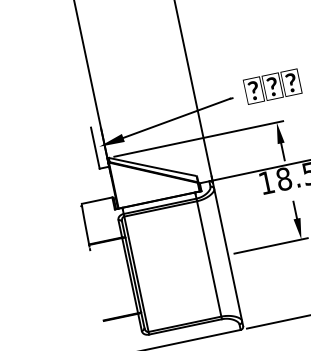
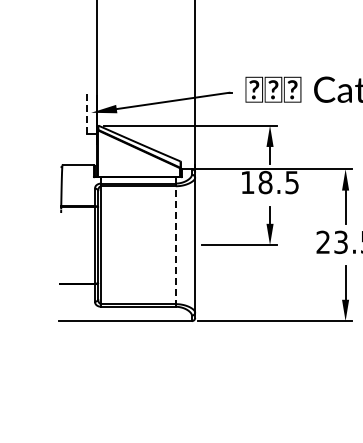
line: (95, 147) -> (87, 112), solid -> dashed
line: (208, 256) -> (175, 242), solid -> dashed

